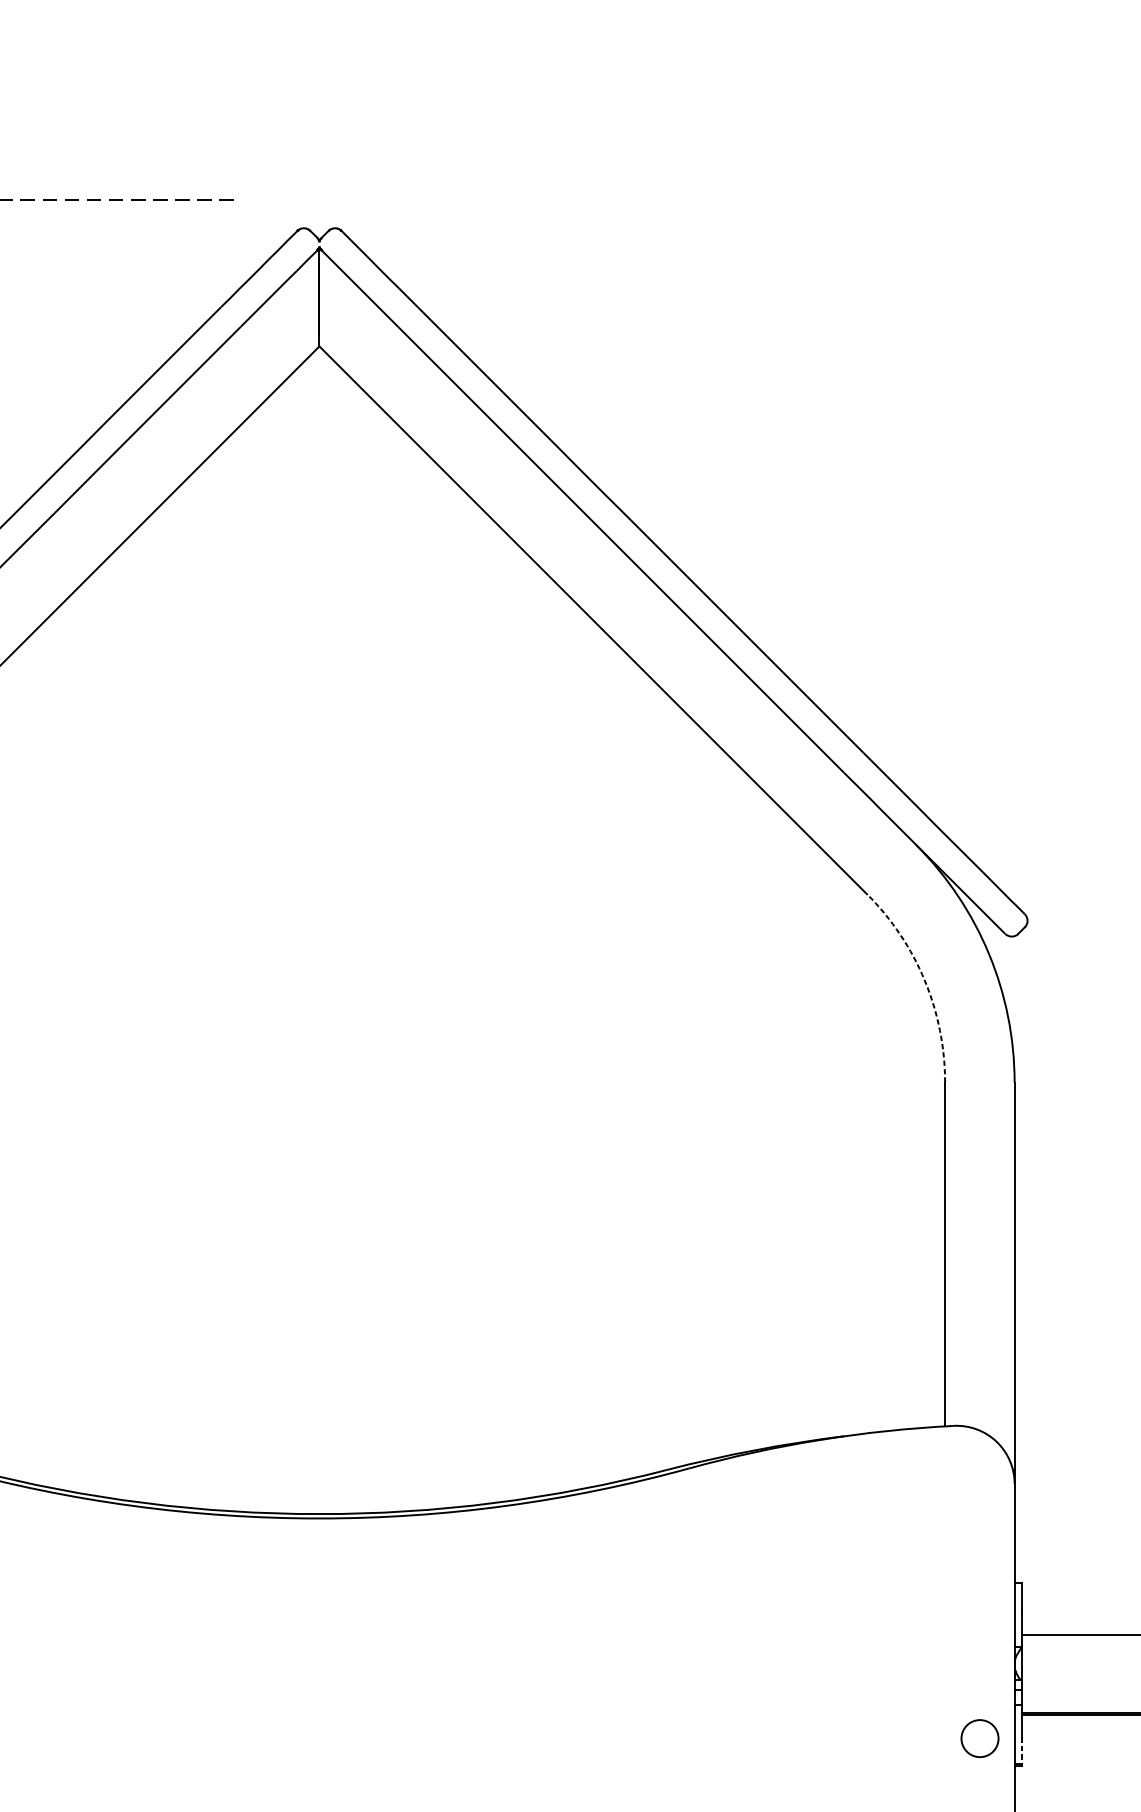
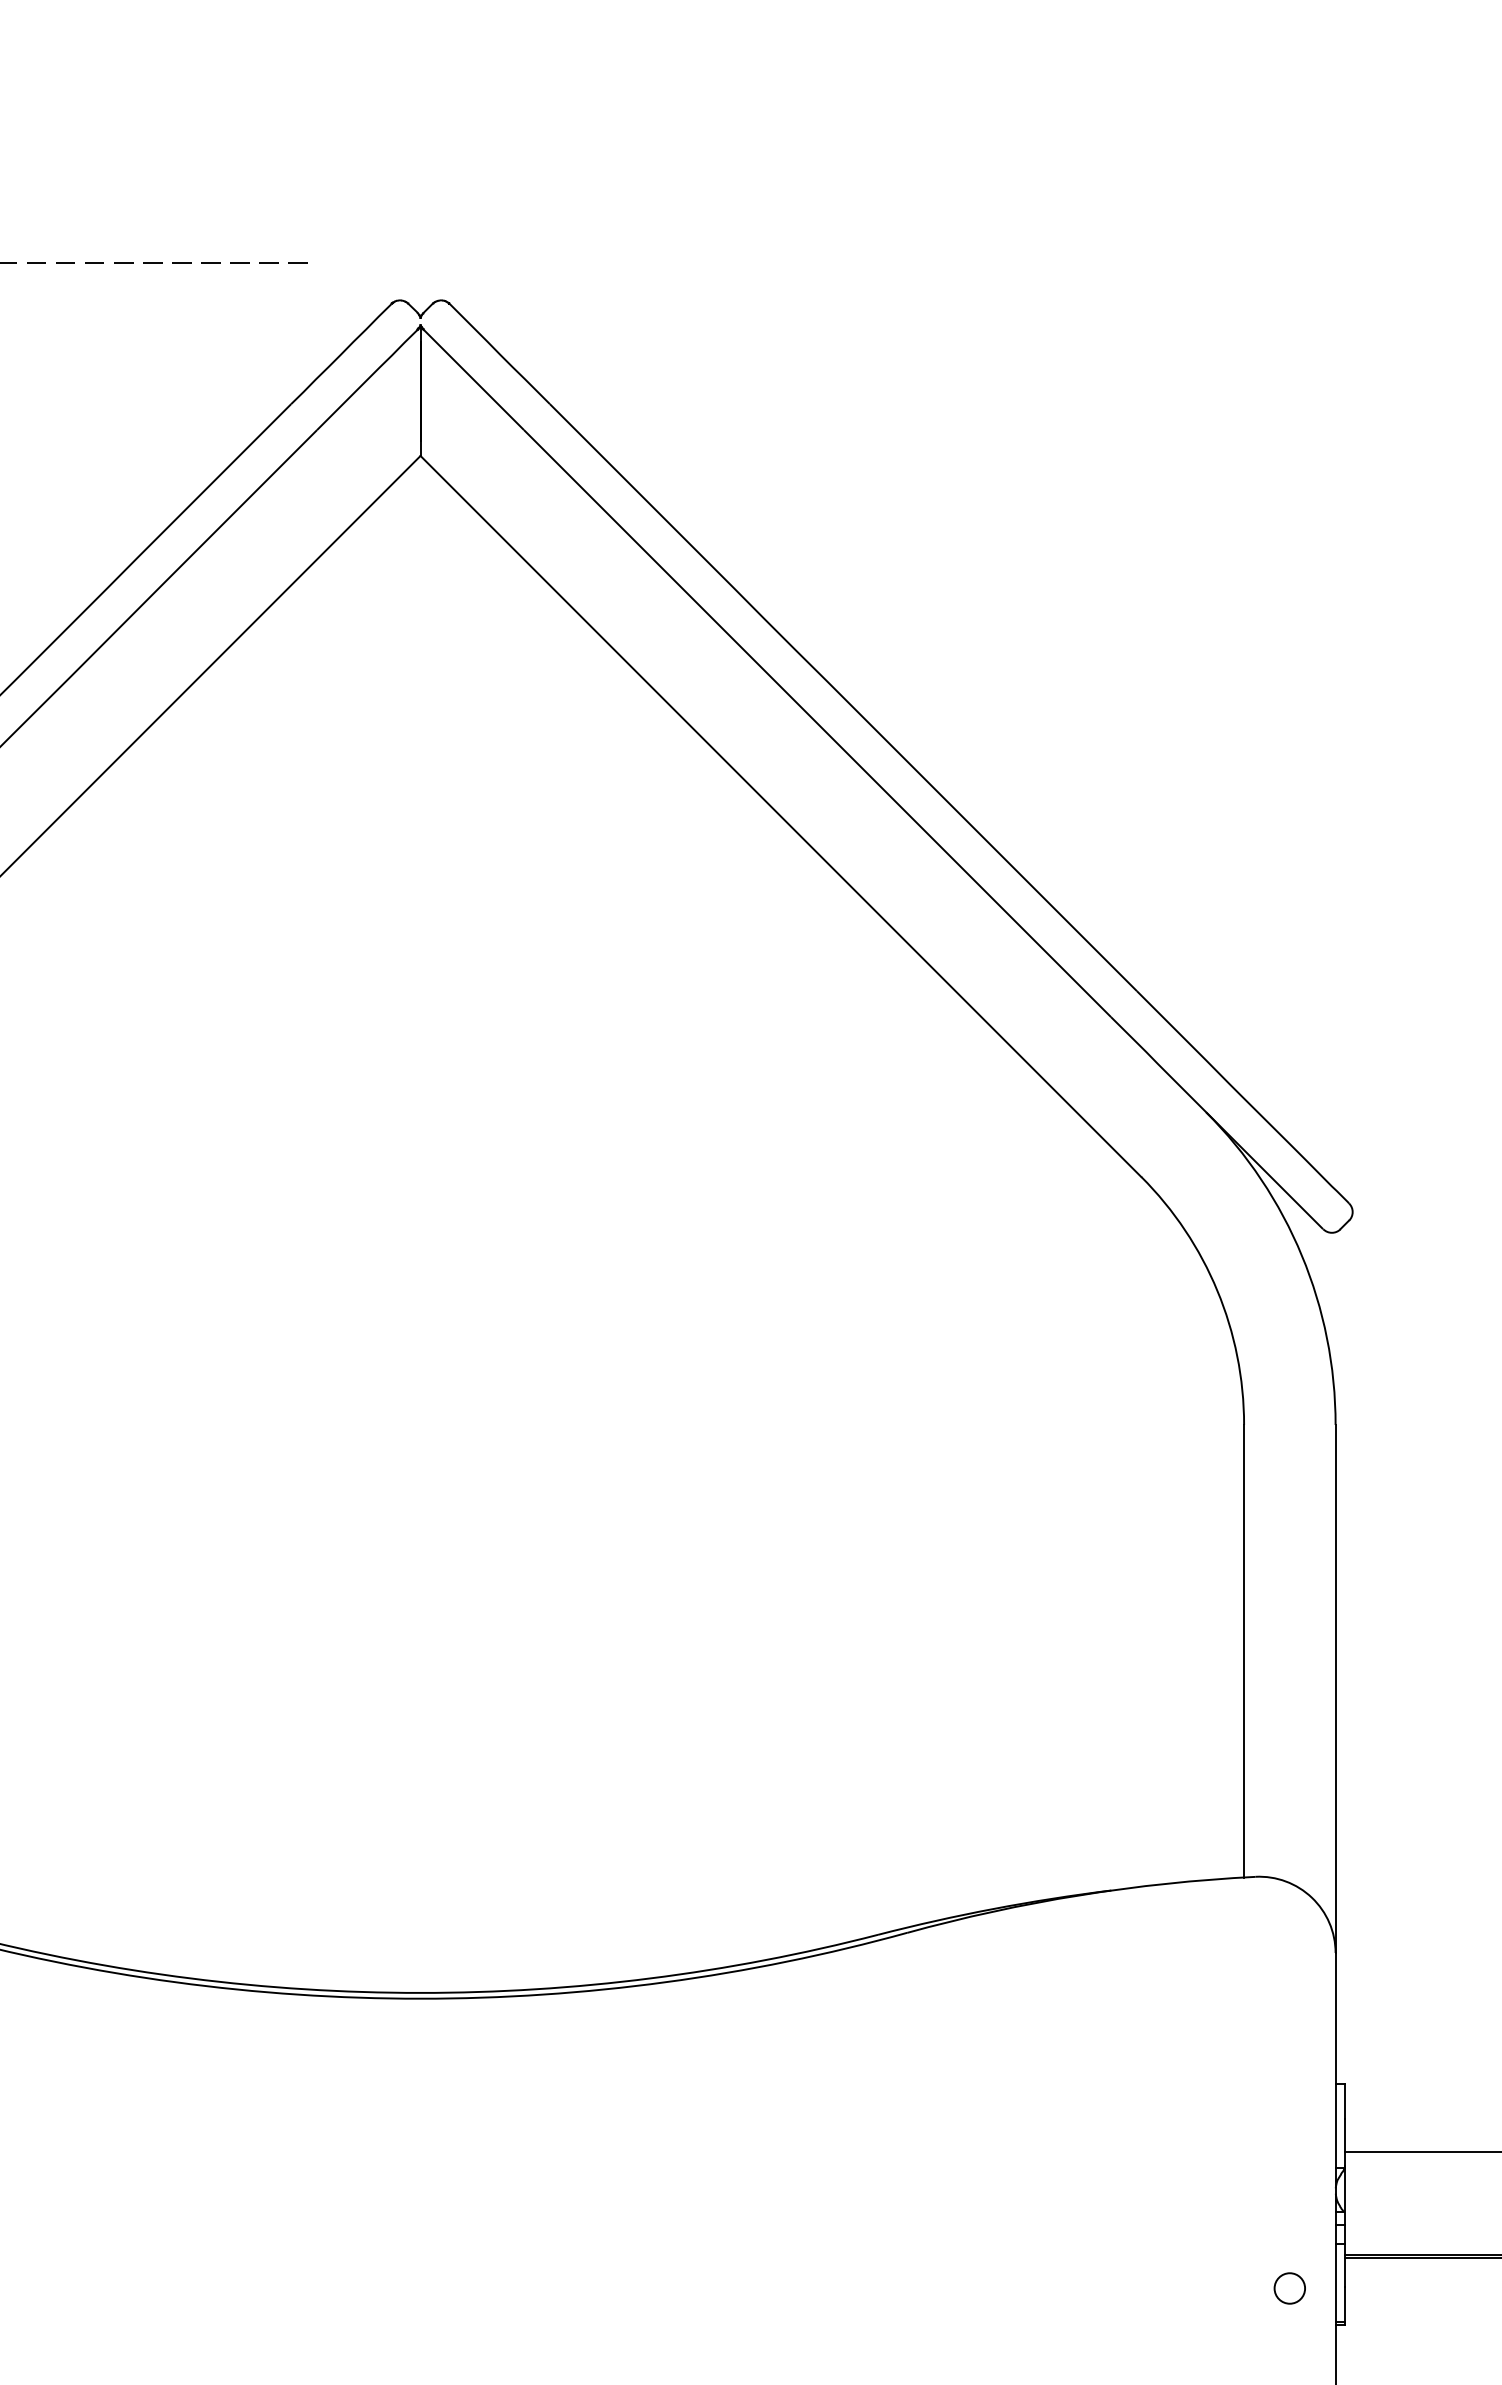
arc: (924, 980) -> (1217, 1290), dashed -> solid
circle: (979, 1738) -> (1289, 2288), size x0.62
line: (1021, 1750) -> (1344, 2304), dashed -> solid

